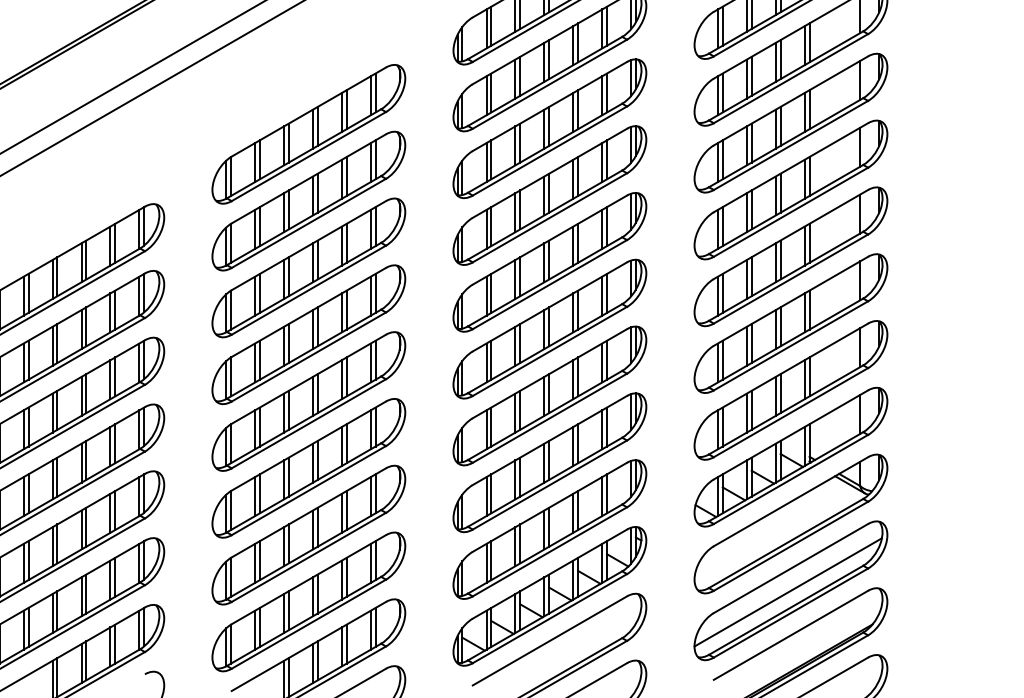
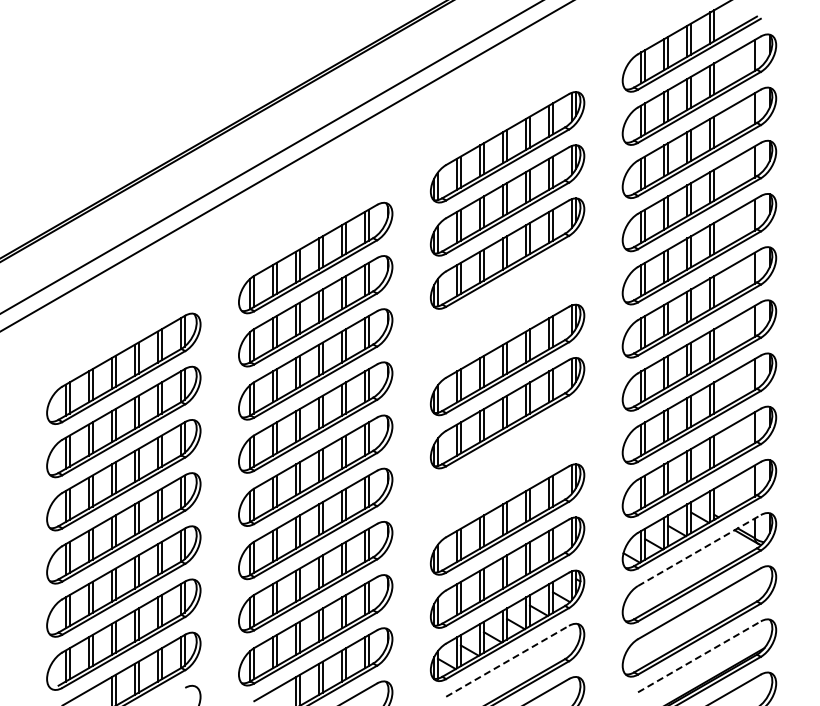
part: (549, 195) -> (507, 306), removed
part: (549, 396) -> (507, 466), removed
line: (791, 501) -> (699, 550), solid -> dashed
line: (787, 592) -> (696, 622), removed
line: (791, 634) -> (699, 656), solid -> dashed
line: (549, 641) -> (507, 661), solid -> dashed

